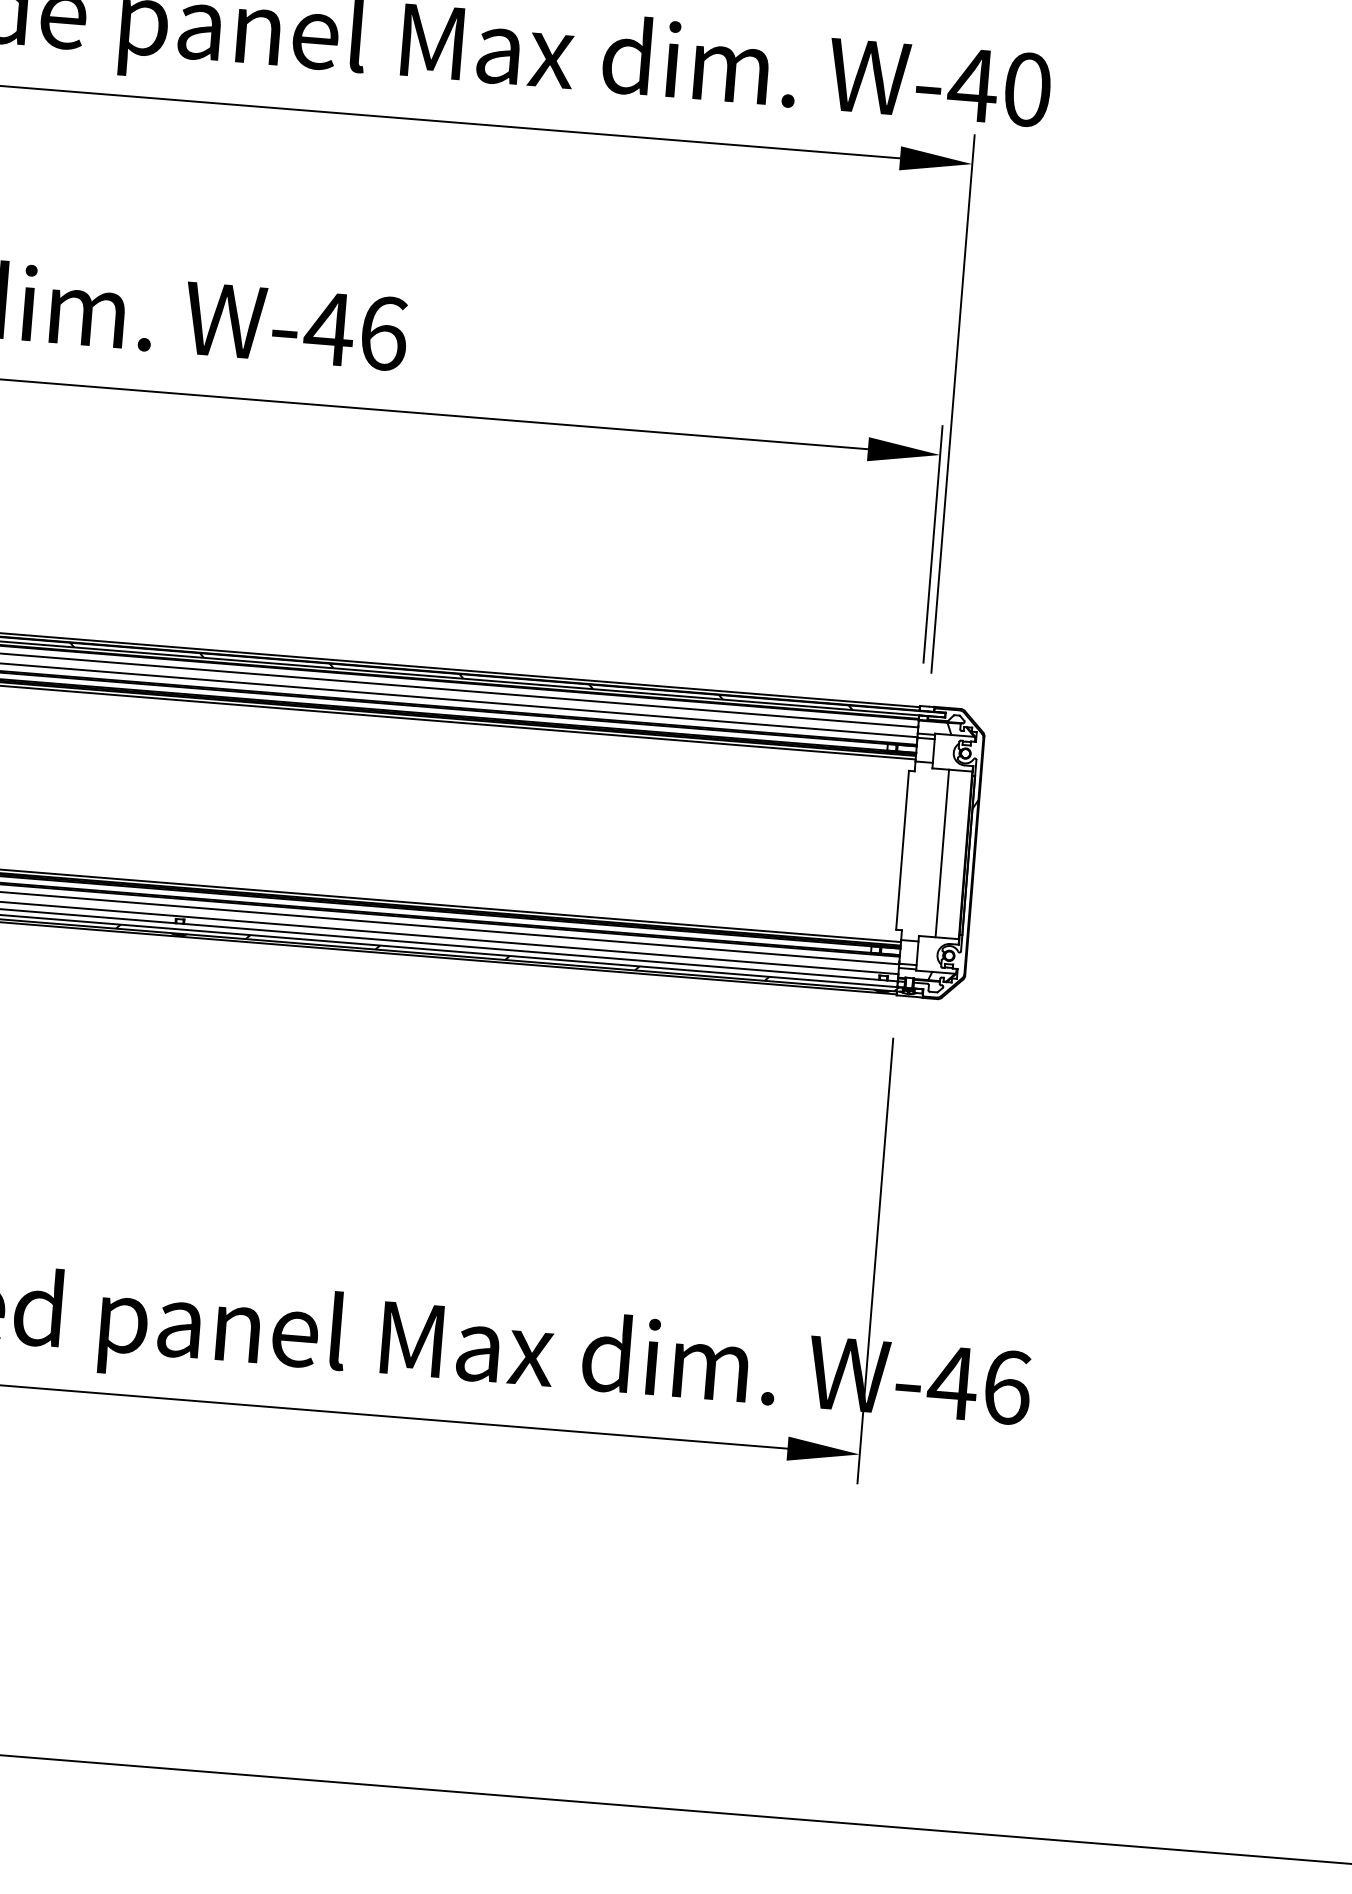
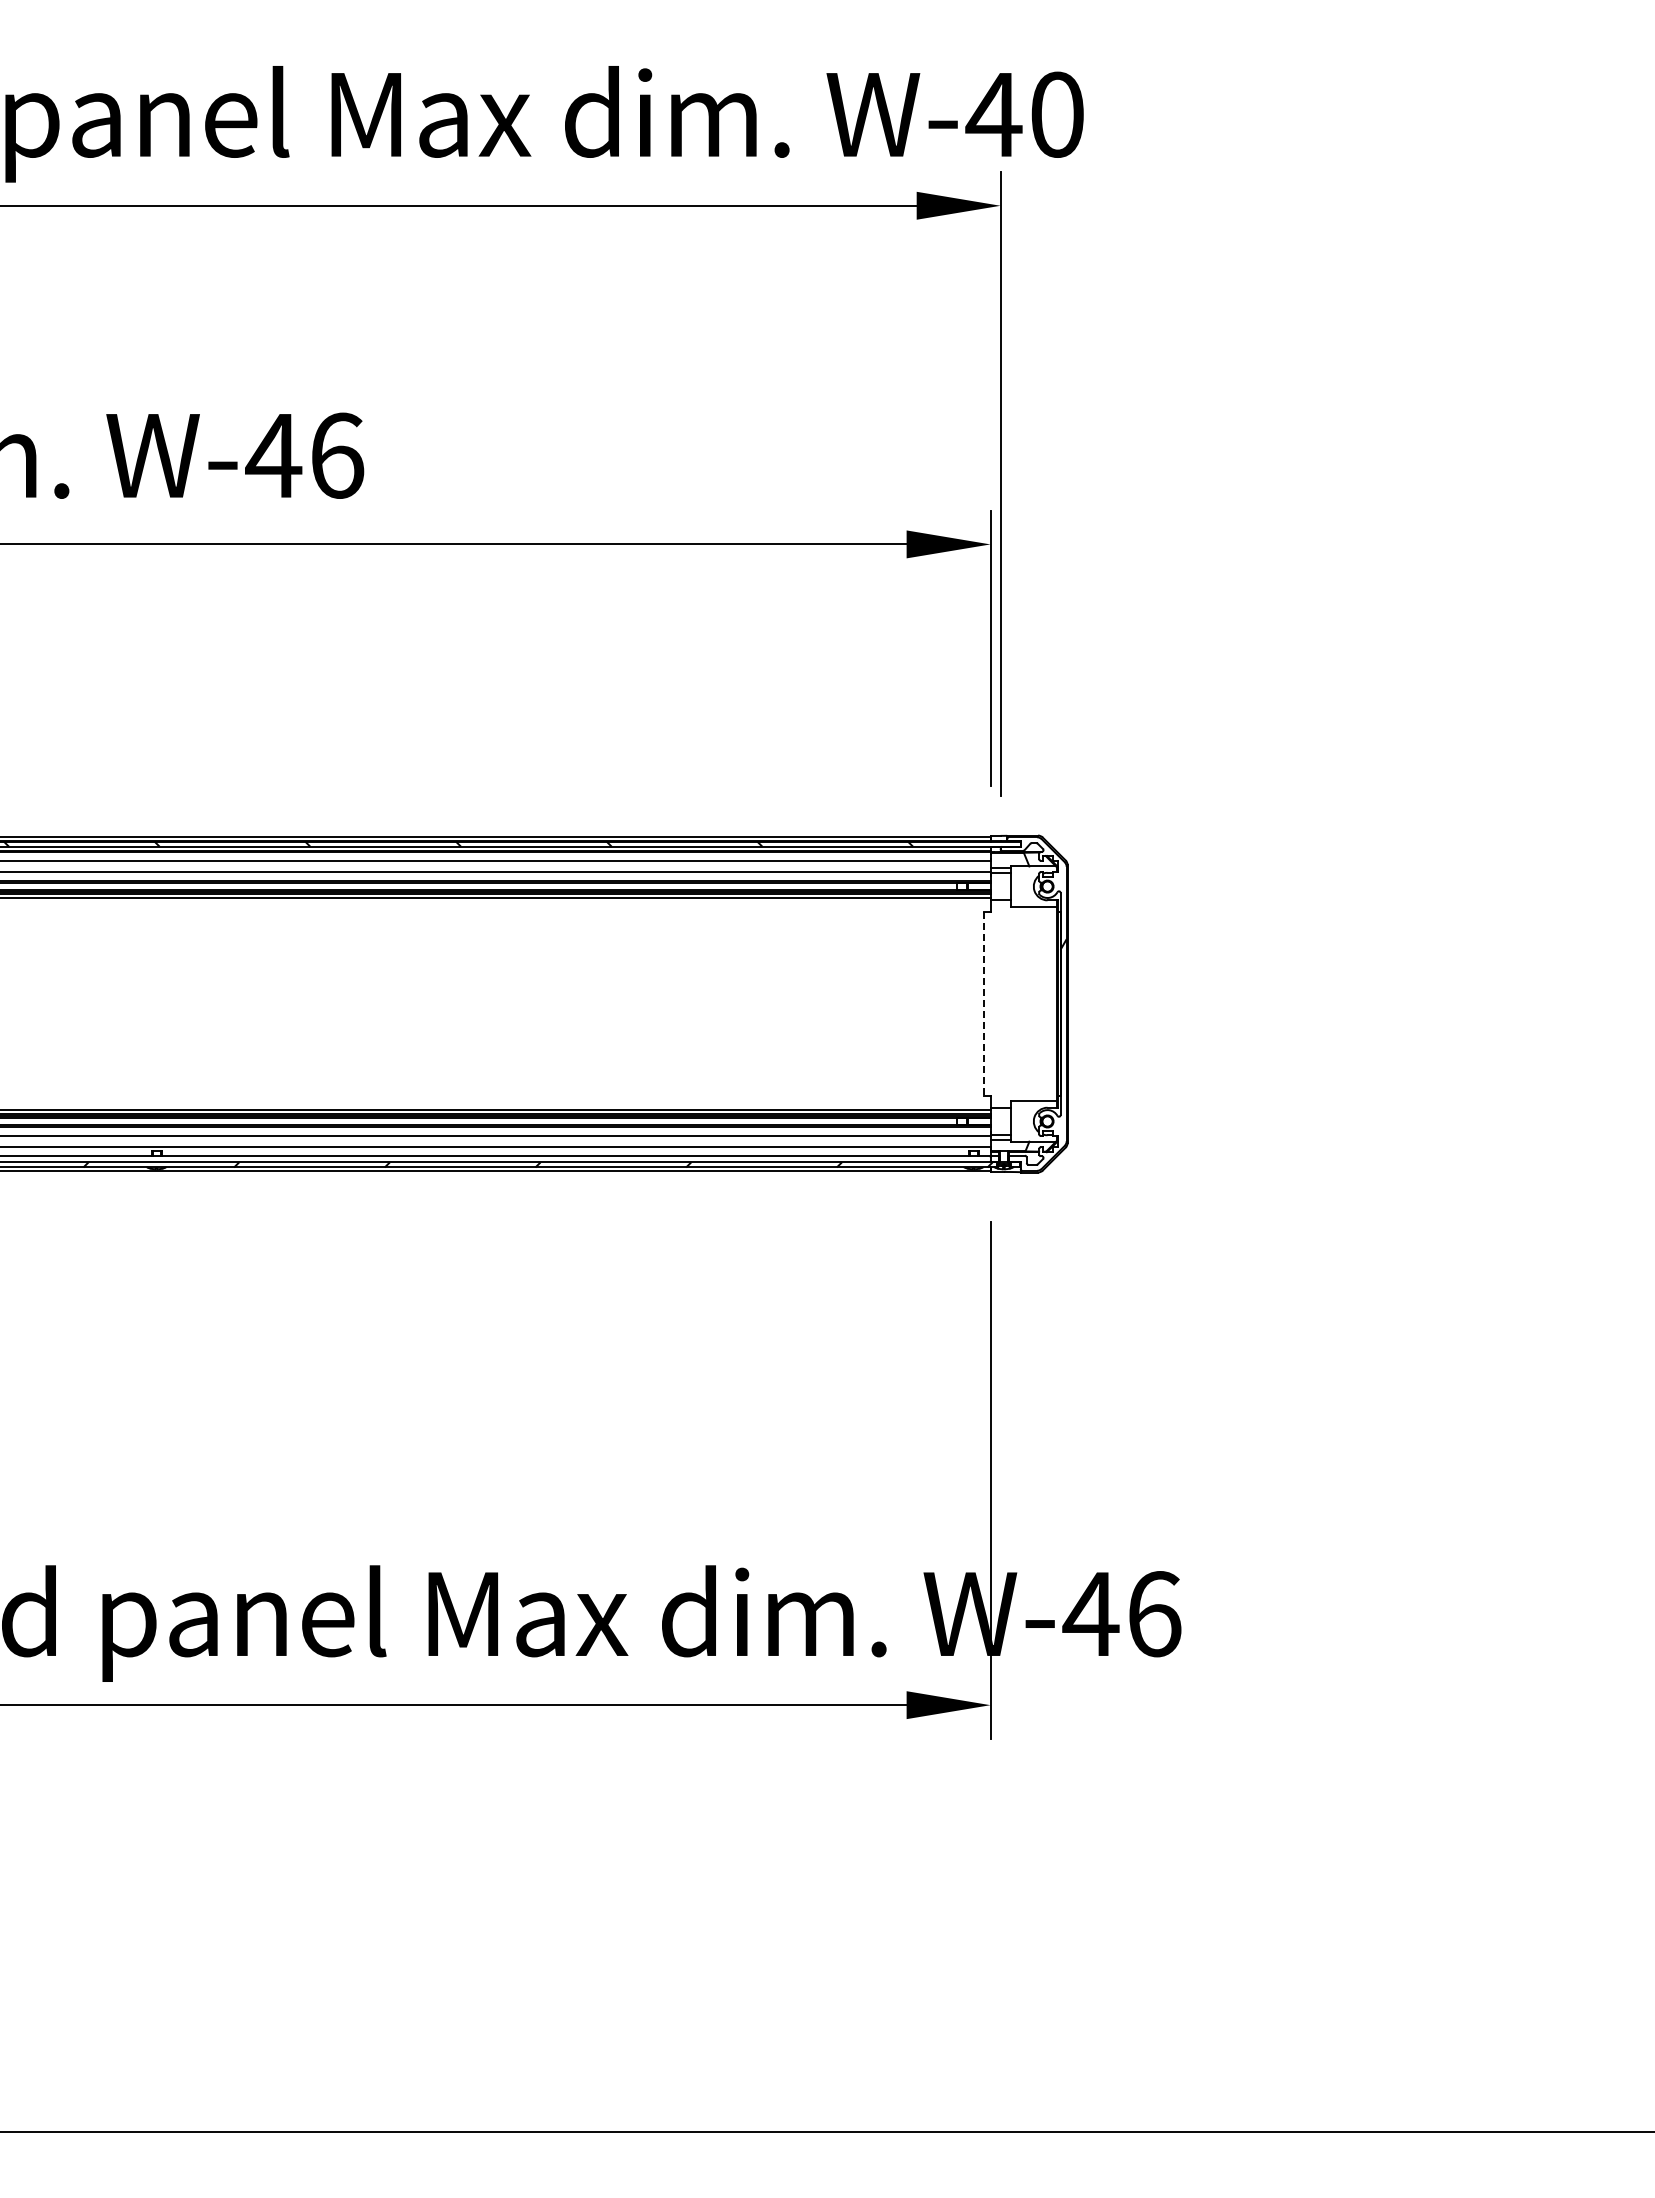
line: (902, 850) -> (983, 1004), solid -> dashed
line: (941, 853) -> (1029, 1003), removed

